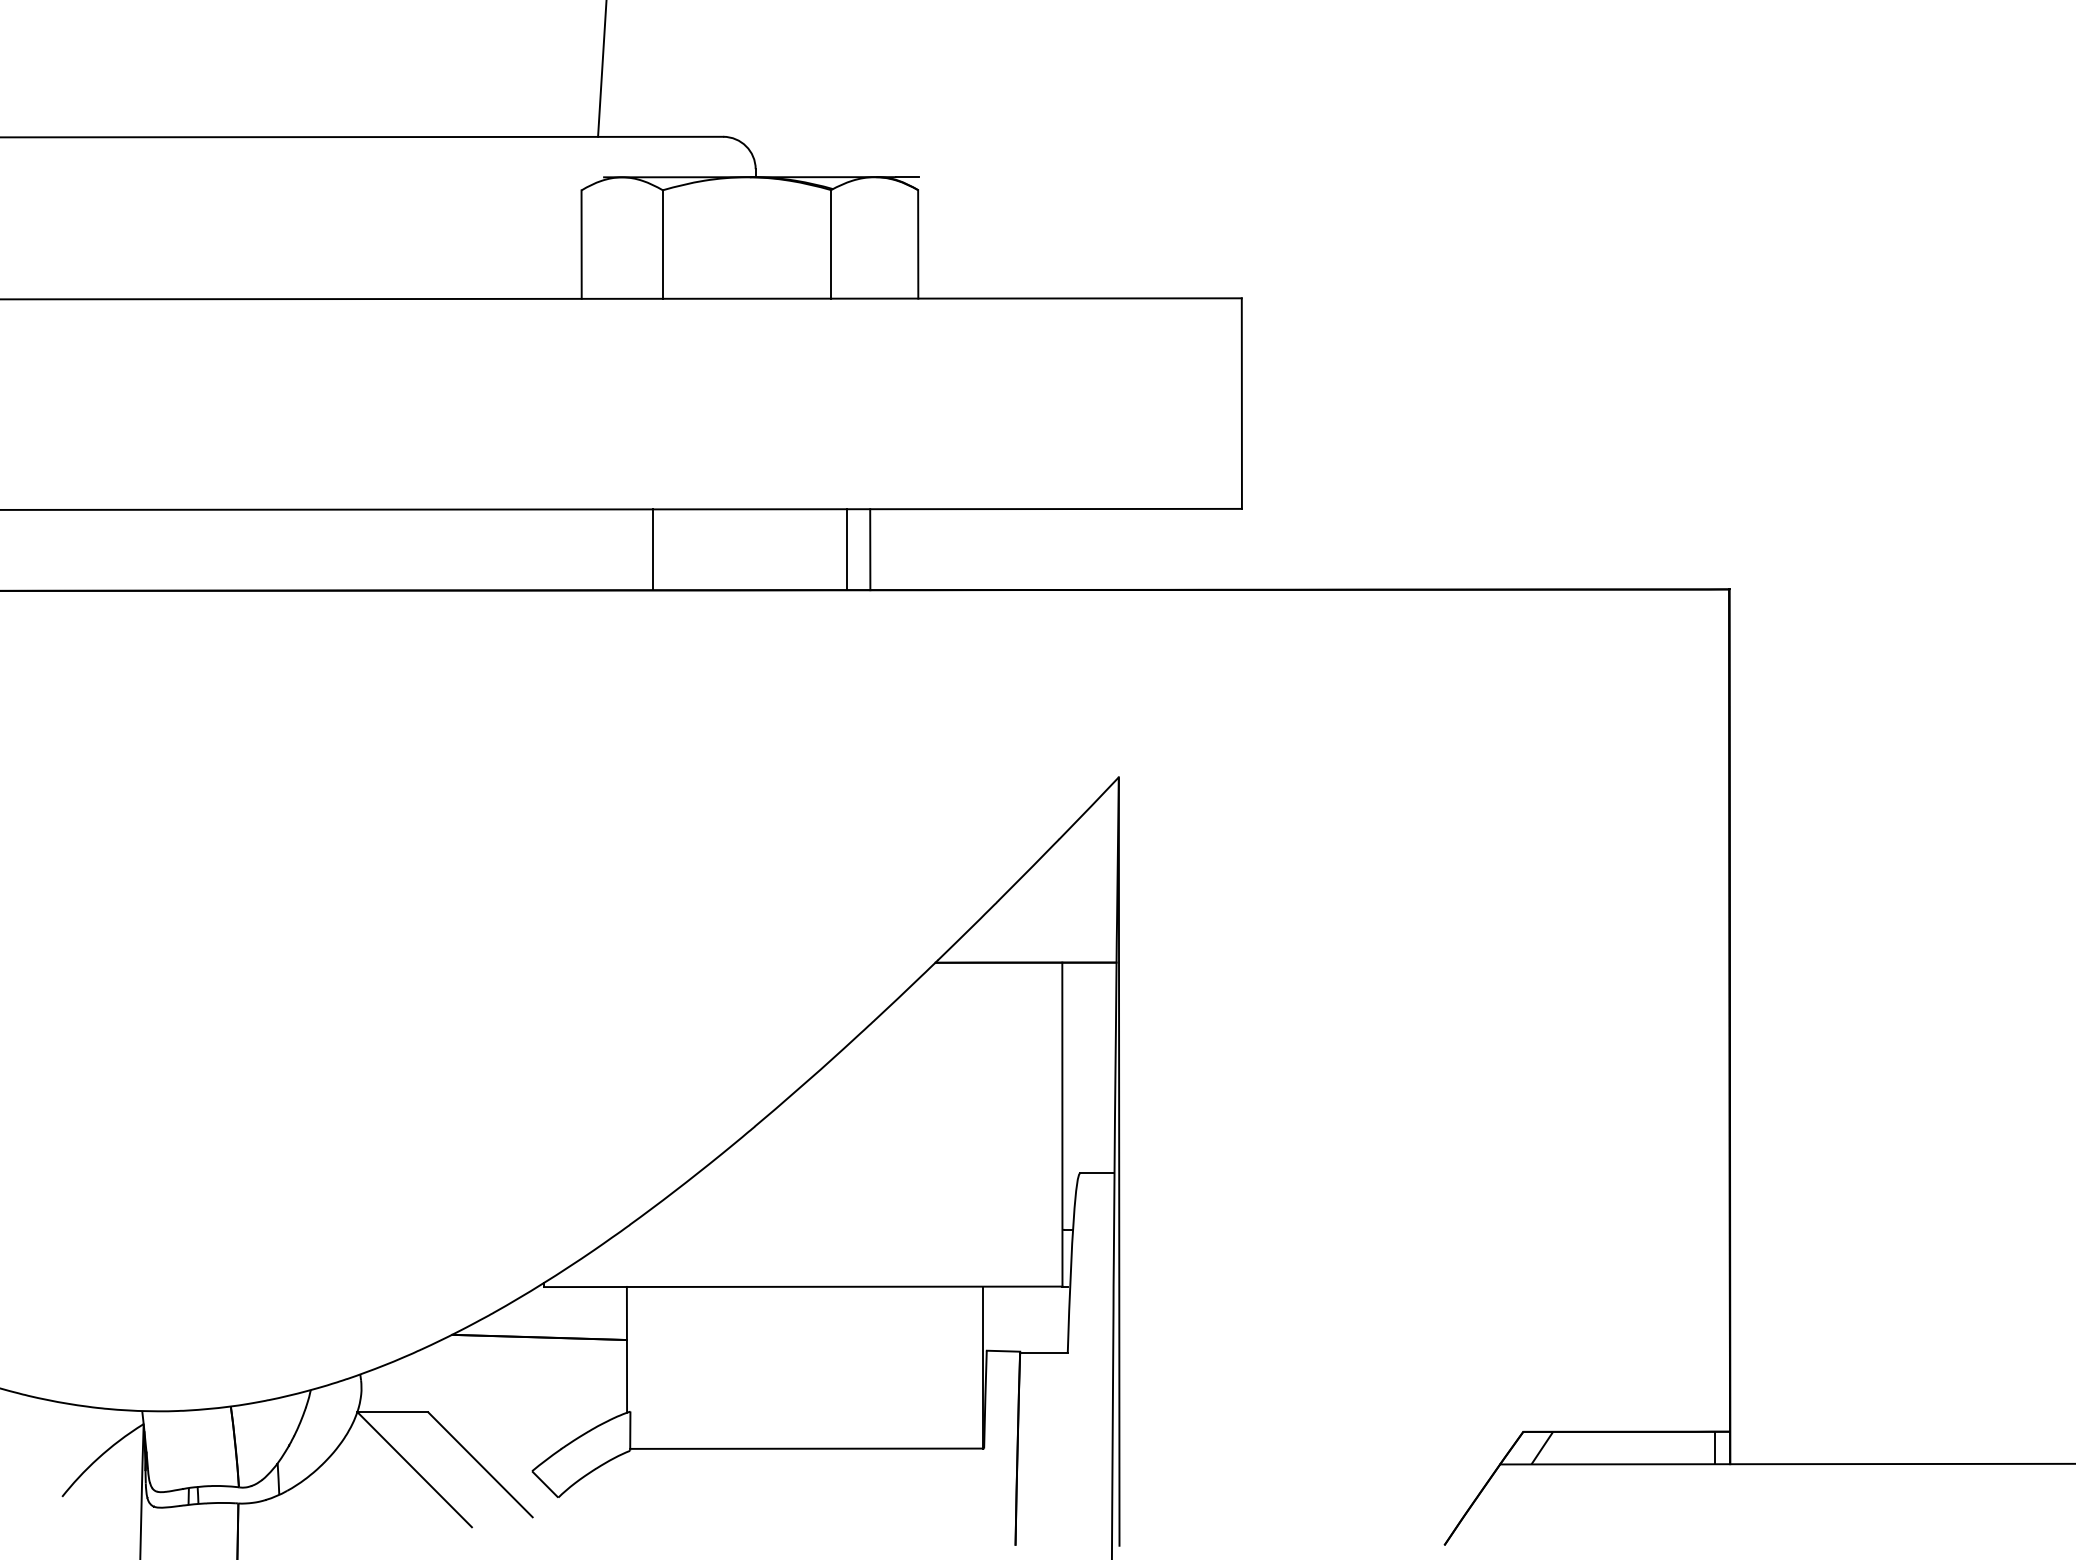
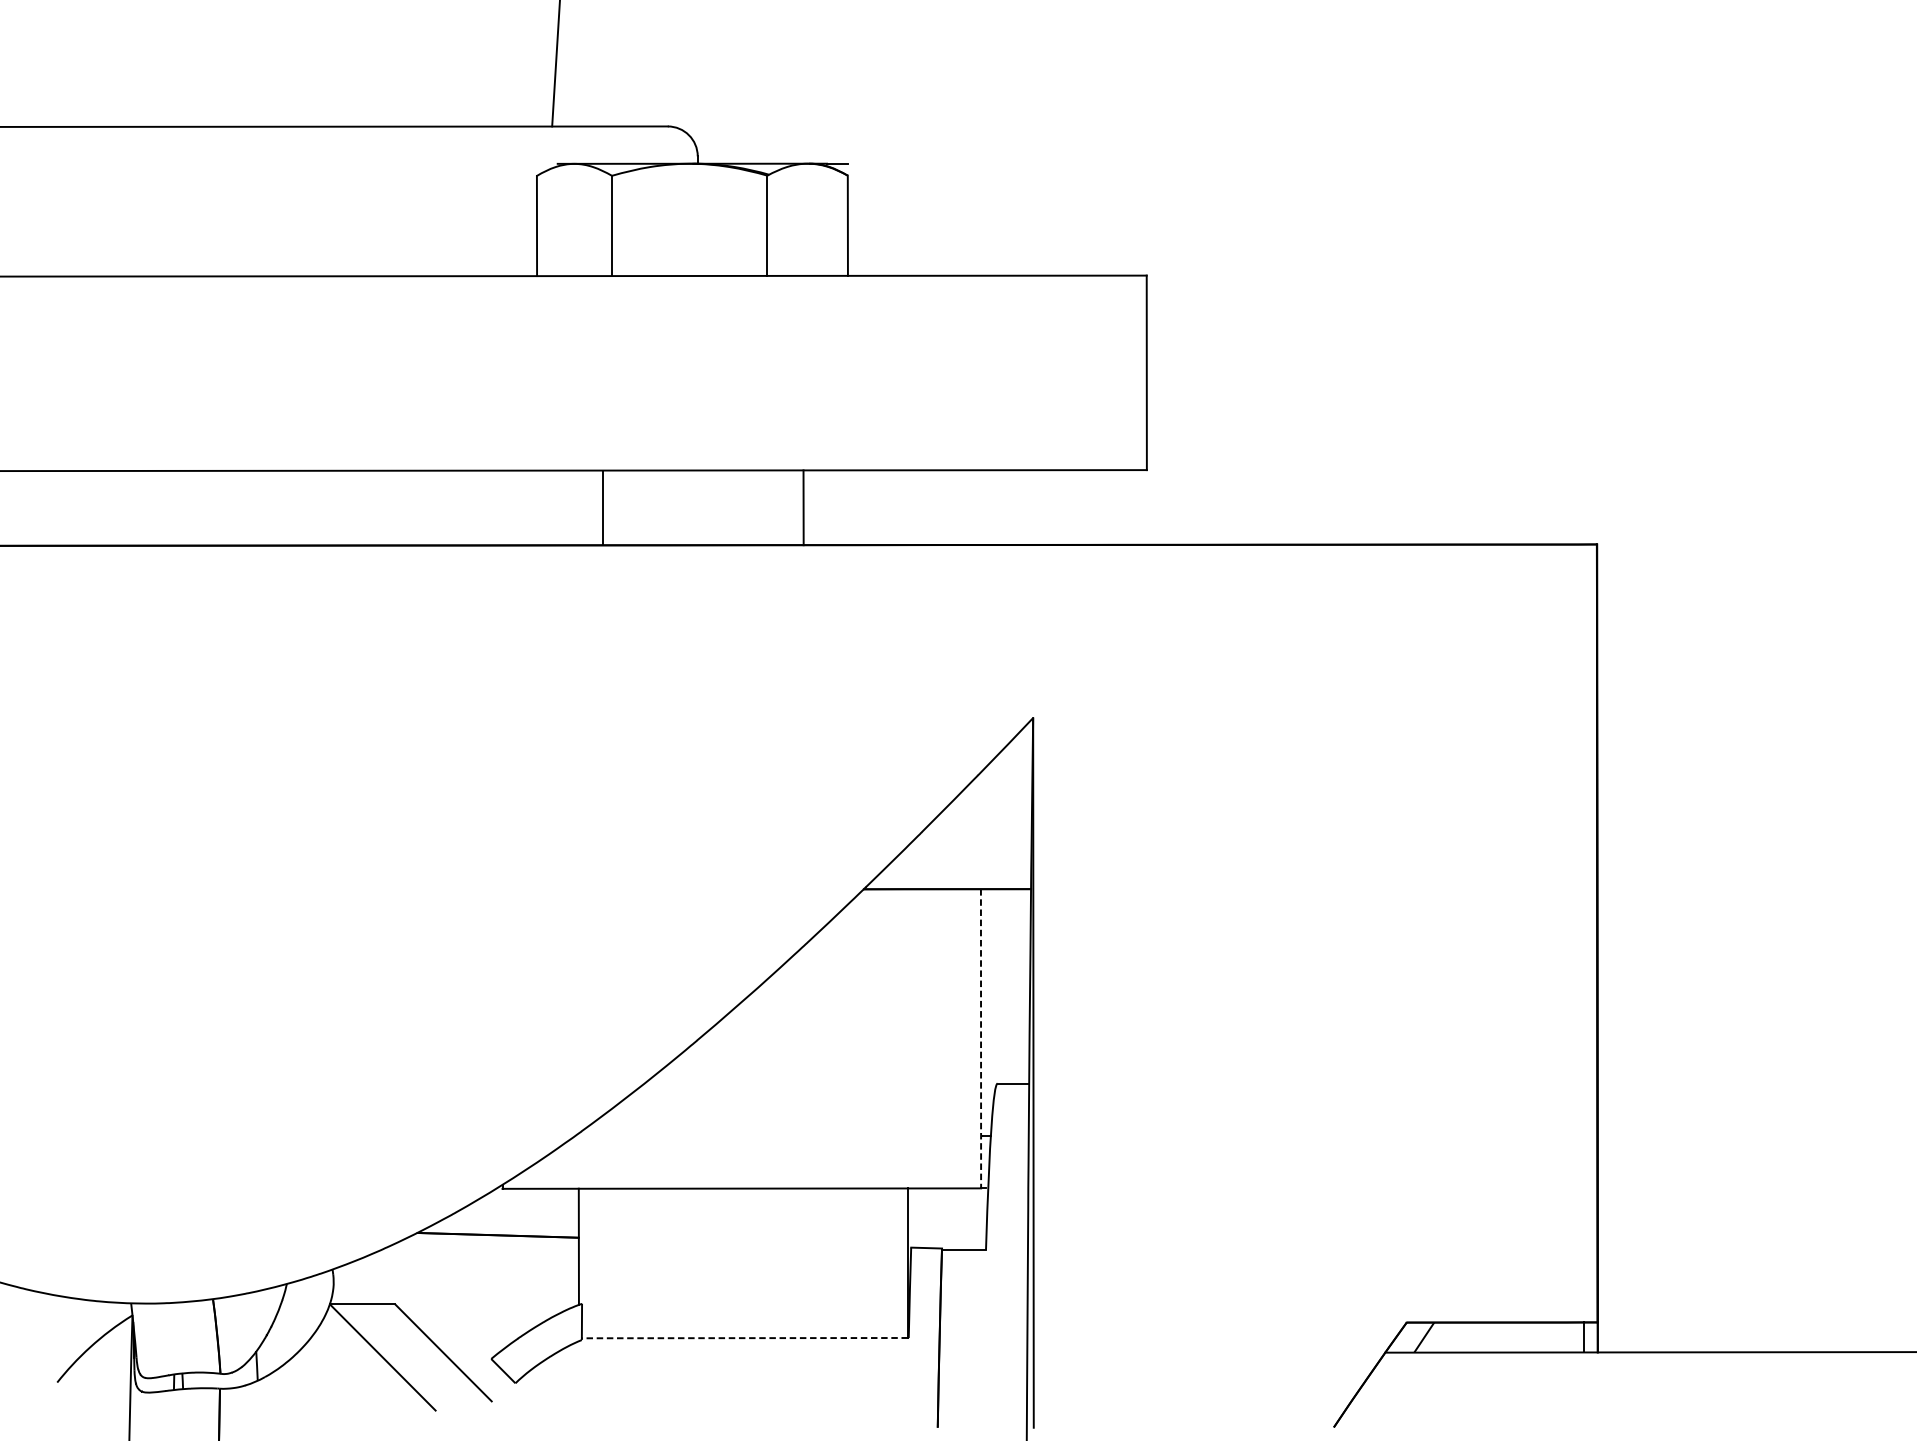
line: (847, 549) -> (782, 507), removed
line: (1062, 1124) -> (981, 1038), solid -> dashed
line: (806, 1448) -> (744, 1337), solid -> dashed

